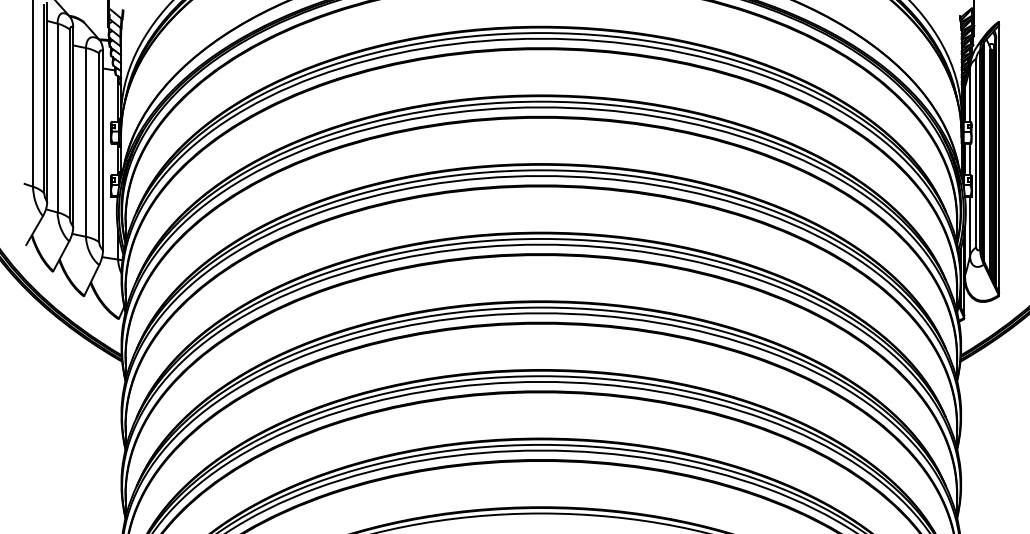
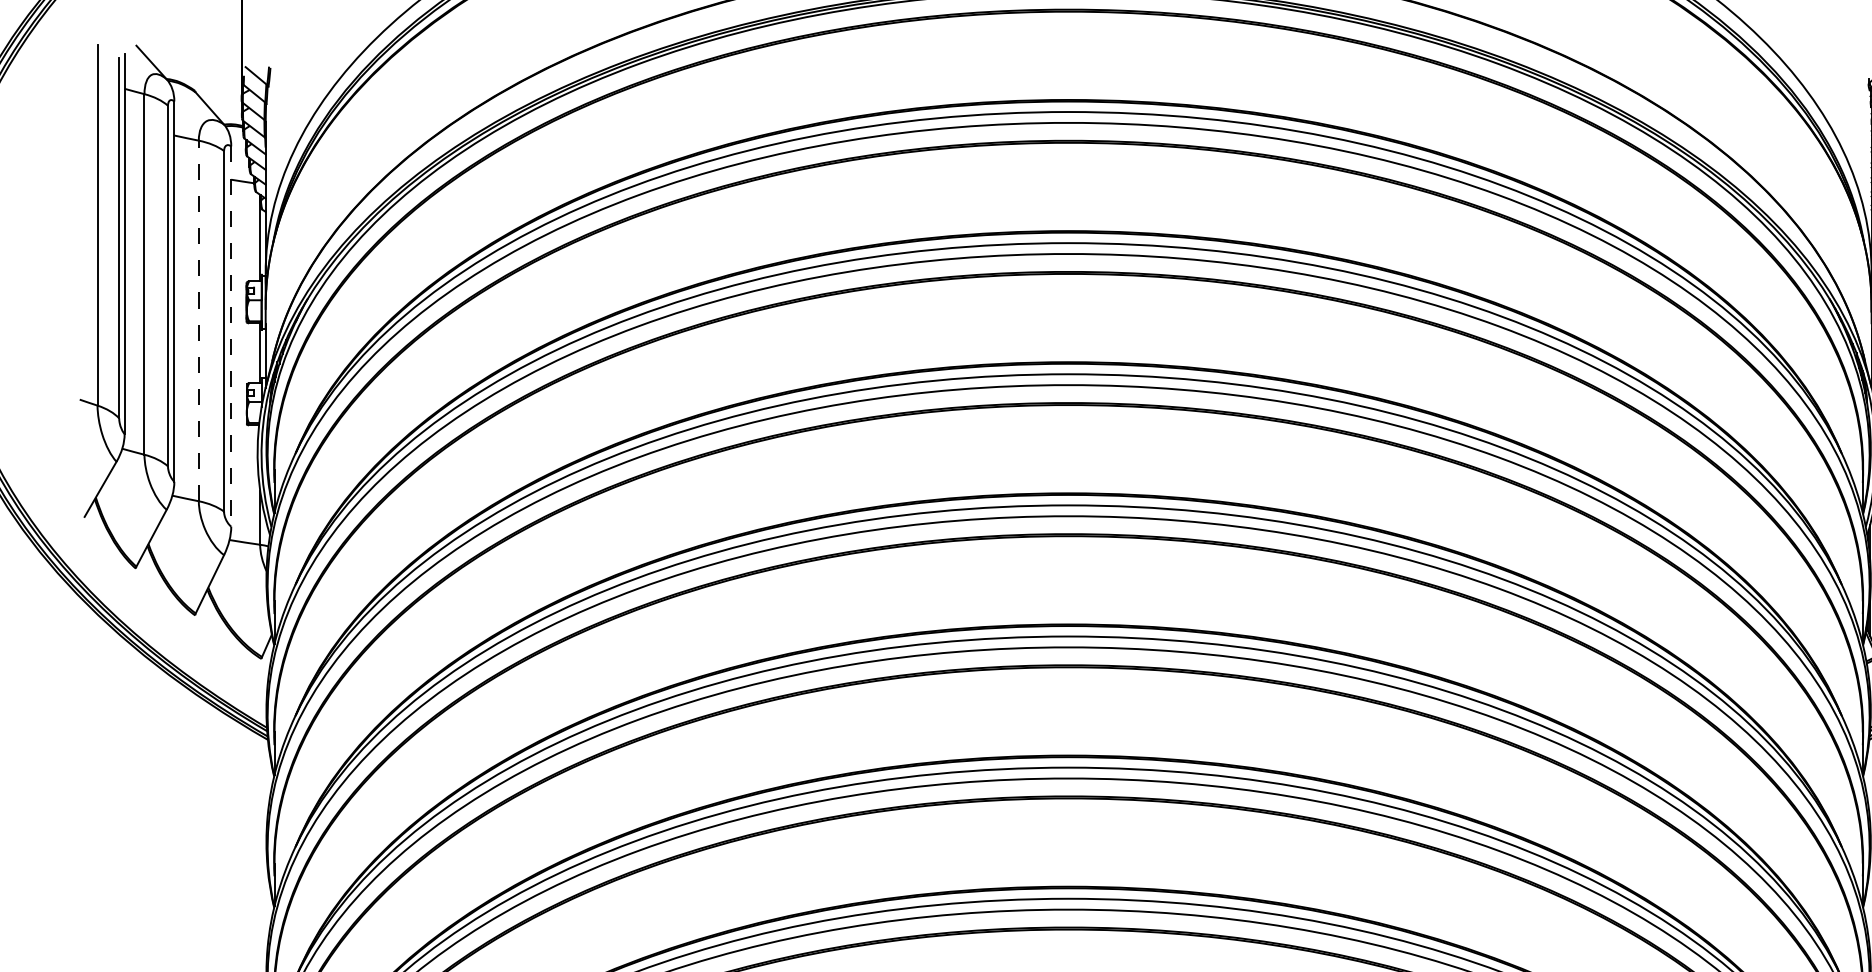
line: (86, 141) -> (199, 319), solid -> dashed
line: (103, 150) -> (232, 336), solid -> dashed

